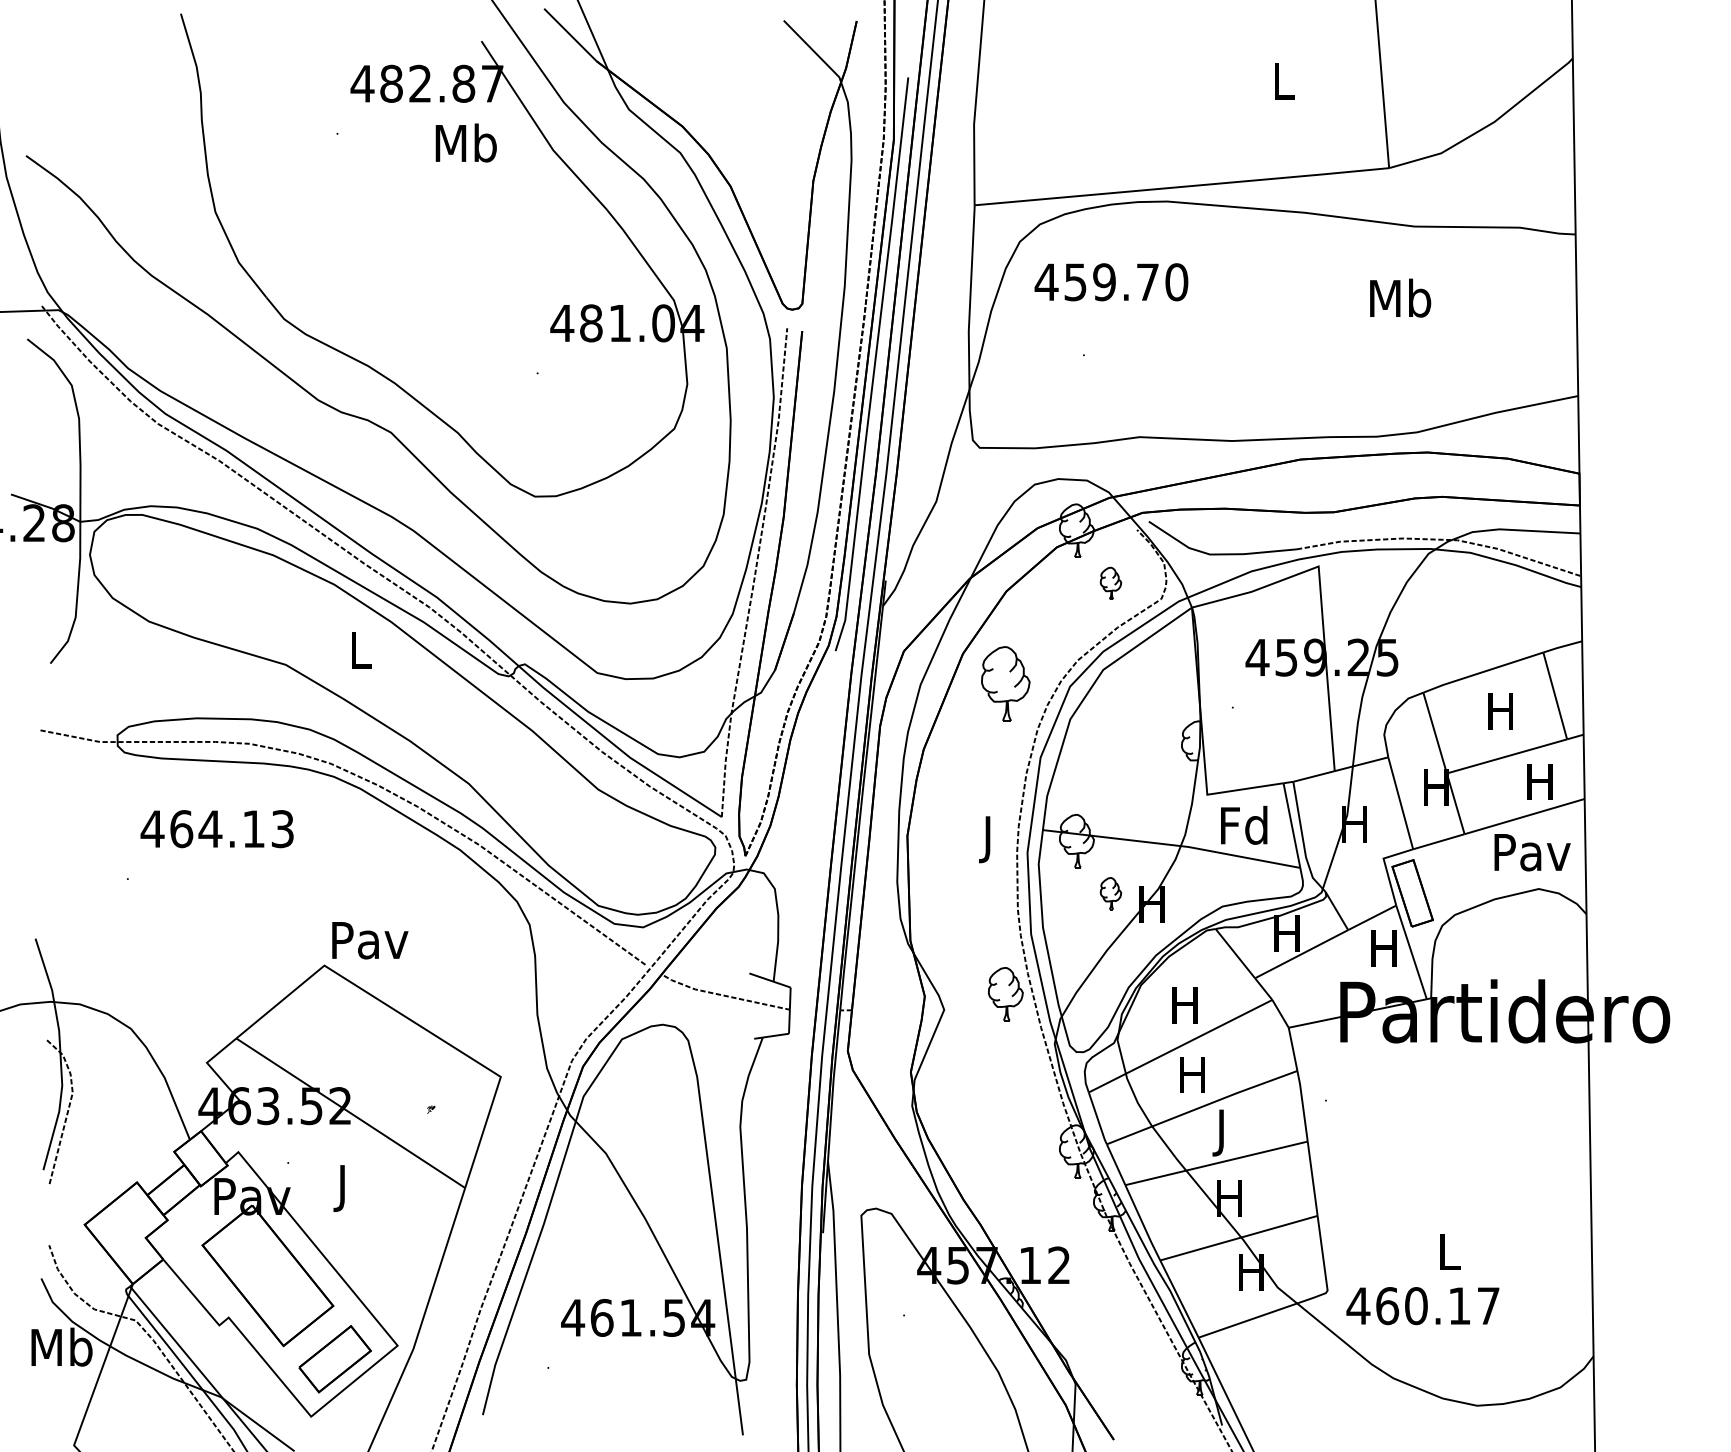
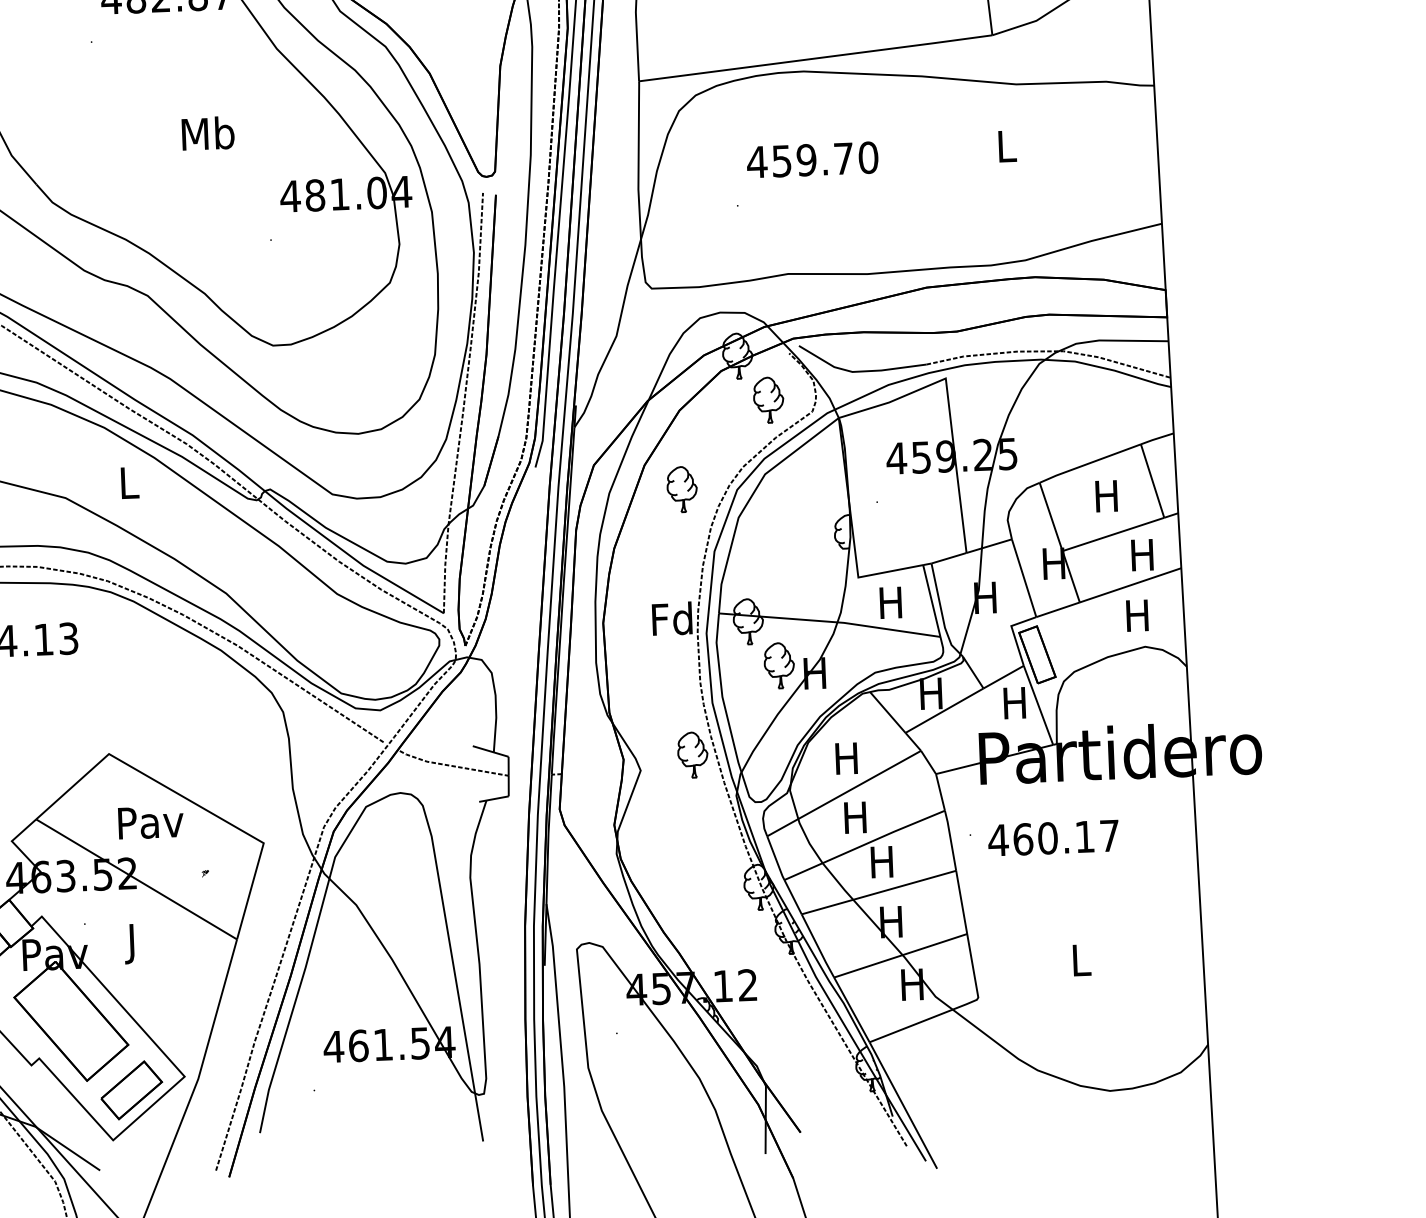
text: (465, 142) -> (207, 133), moved
text: (1111, 282) -> (812, 160), moved
text: (1400, 297) -> (1006, 145), Mb -> L
part: (1110, 583) -> (768, 400), size x1.67
part: (1005, 683) -> (681, 489), size x0.71
text: (1244, 824) -> (891, 601), Fd -> H
text: (988, 838) -> (672, 622), J -> Fd
text: (1532, 852) -> (1138, 615), Pav -> H
part: (1110, 893) -> (778, 665), size x1.67
text: (370, 940) -> (151, 822), moved
text: (1221, 1132) -> (882, 865), J -> H
text: (1422, 1306) -> (1053, 838), moved

